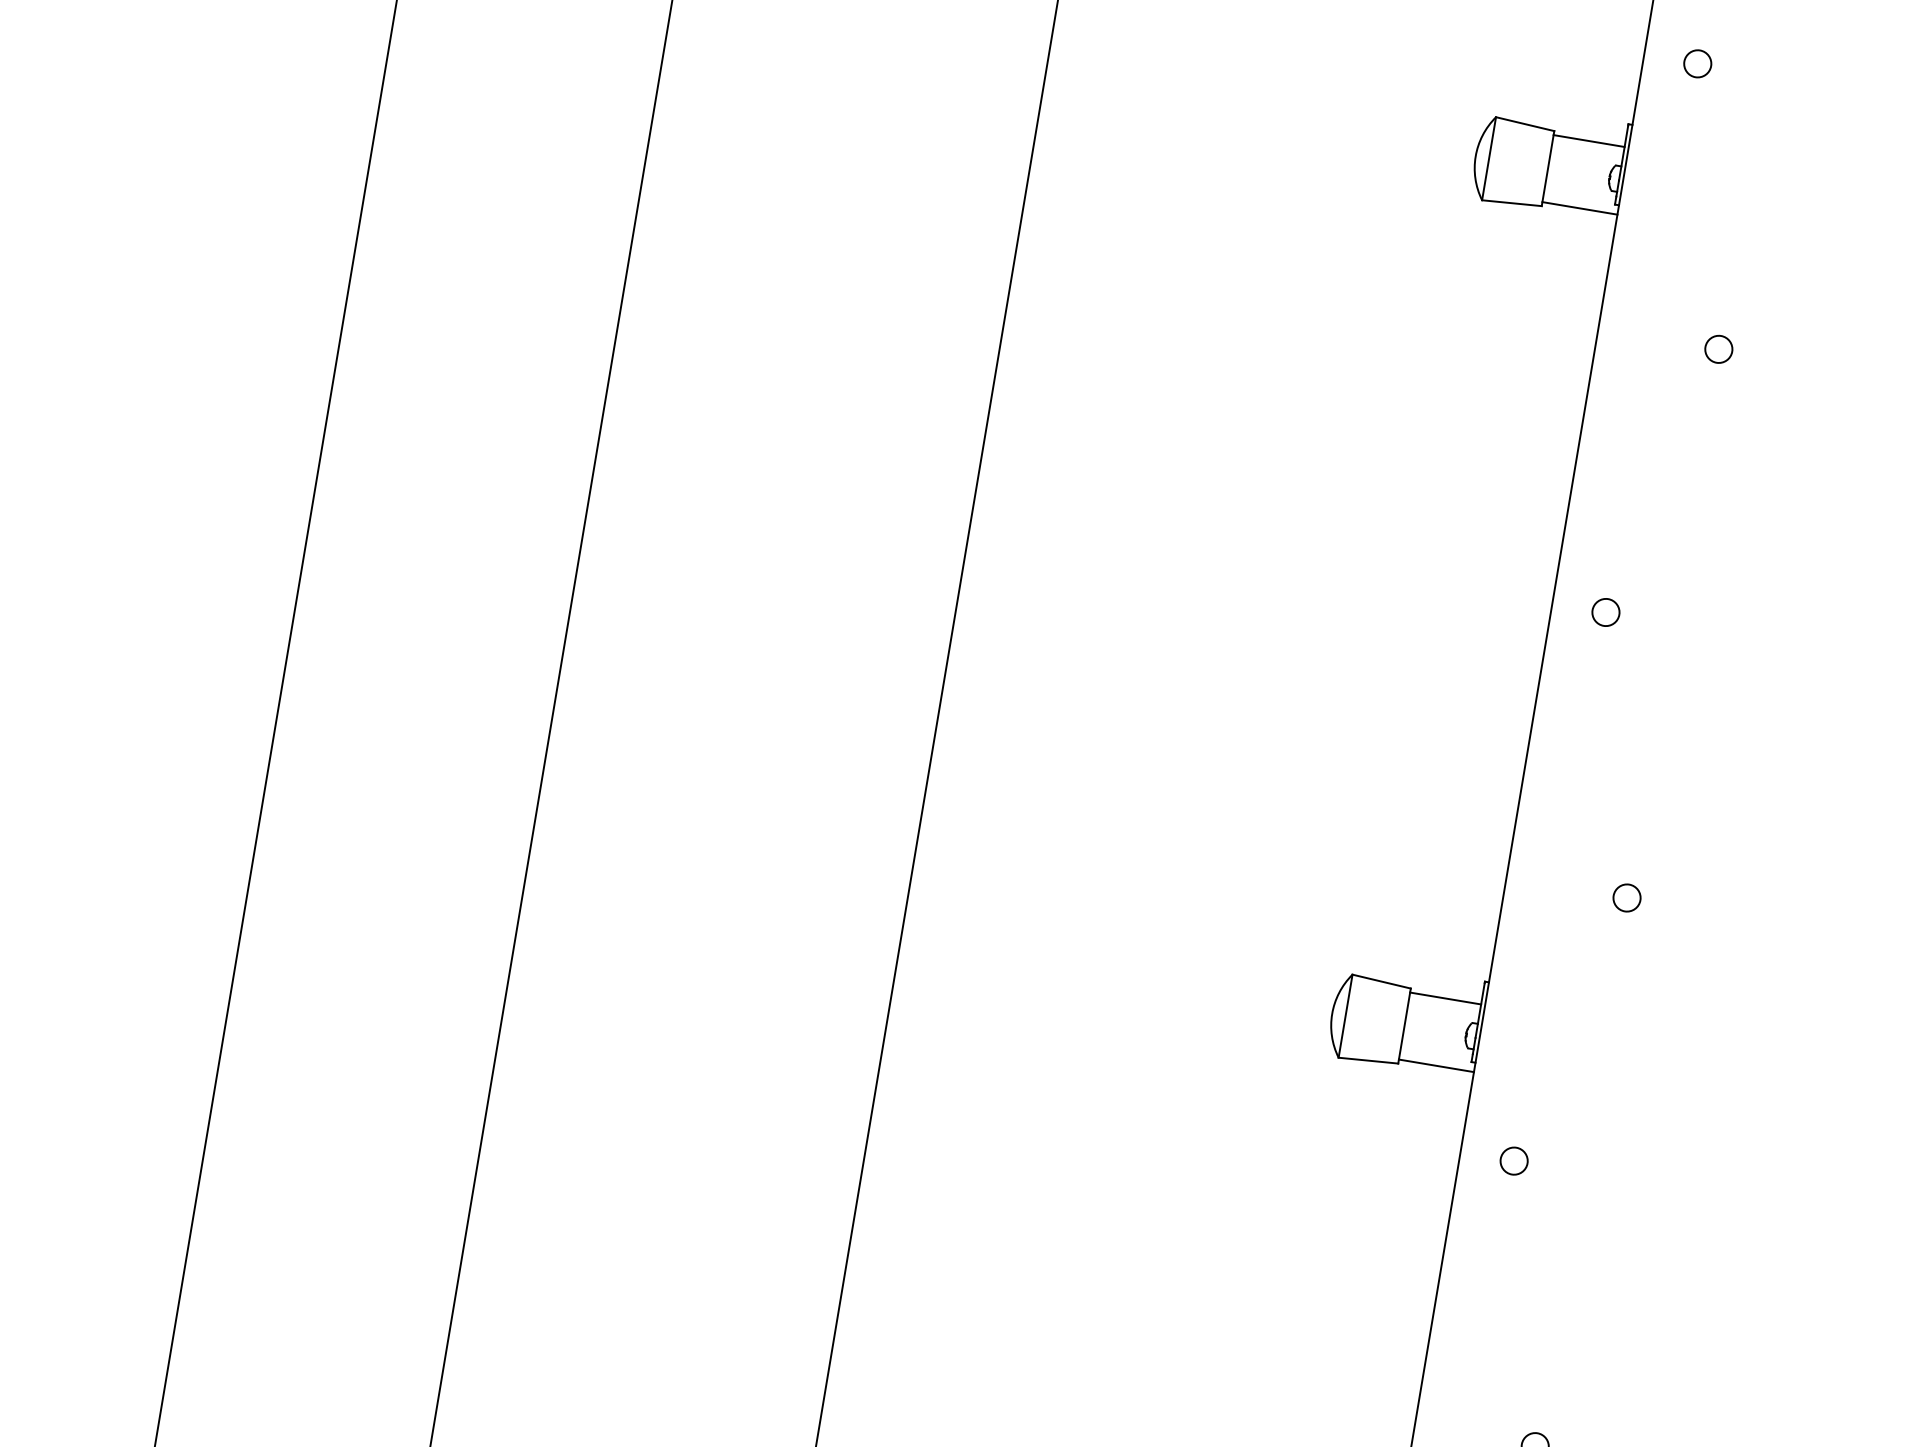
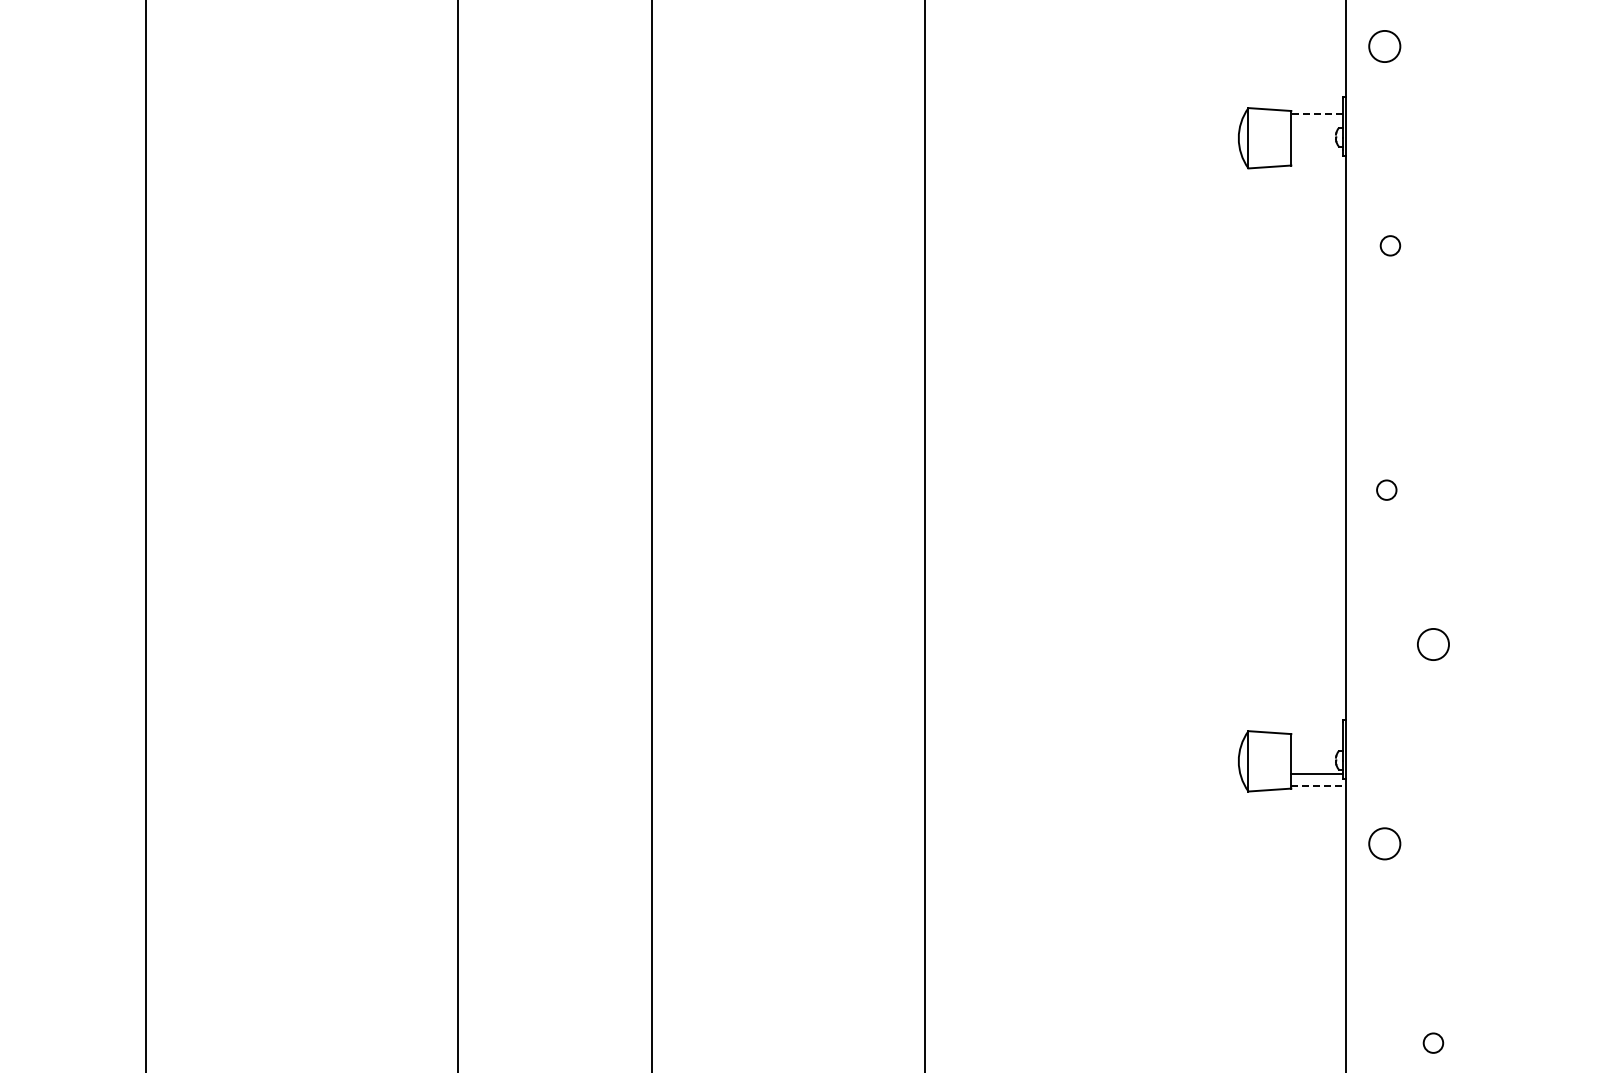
circle: (1697, 63) -> (1384, 46), size x1.6
line: (1589, 140) -> (1317, 113), solid -> dashed
line: (1579, 208) -> (1318, 162), removed
circle: (1718, 348) -> (1390, 245), moved
circle: (1605, 611) -> (1386, 489), moved
circle: (1627, 898) -> (1433, 644), size x1.6
line: (1444, 999) -> (1316, 774), moved
line: (1437, 1065) -> (1319, 785), solid -> dashed
circle: (1513, 1160) -> (1384, 843), size x1.6

